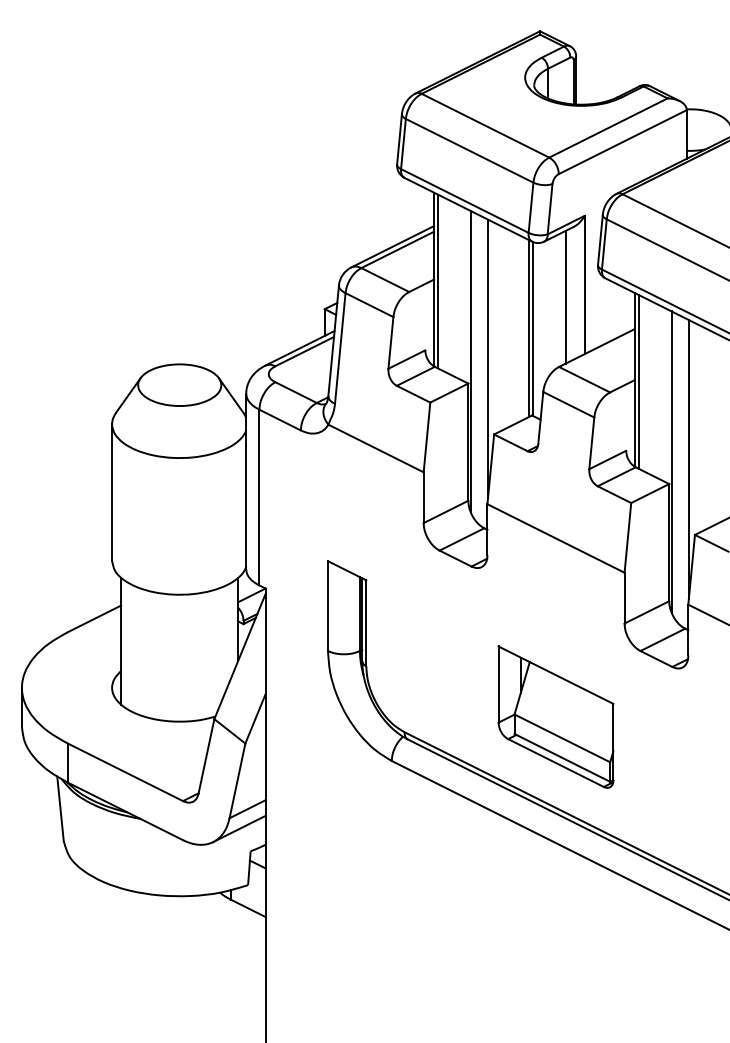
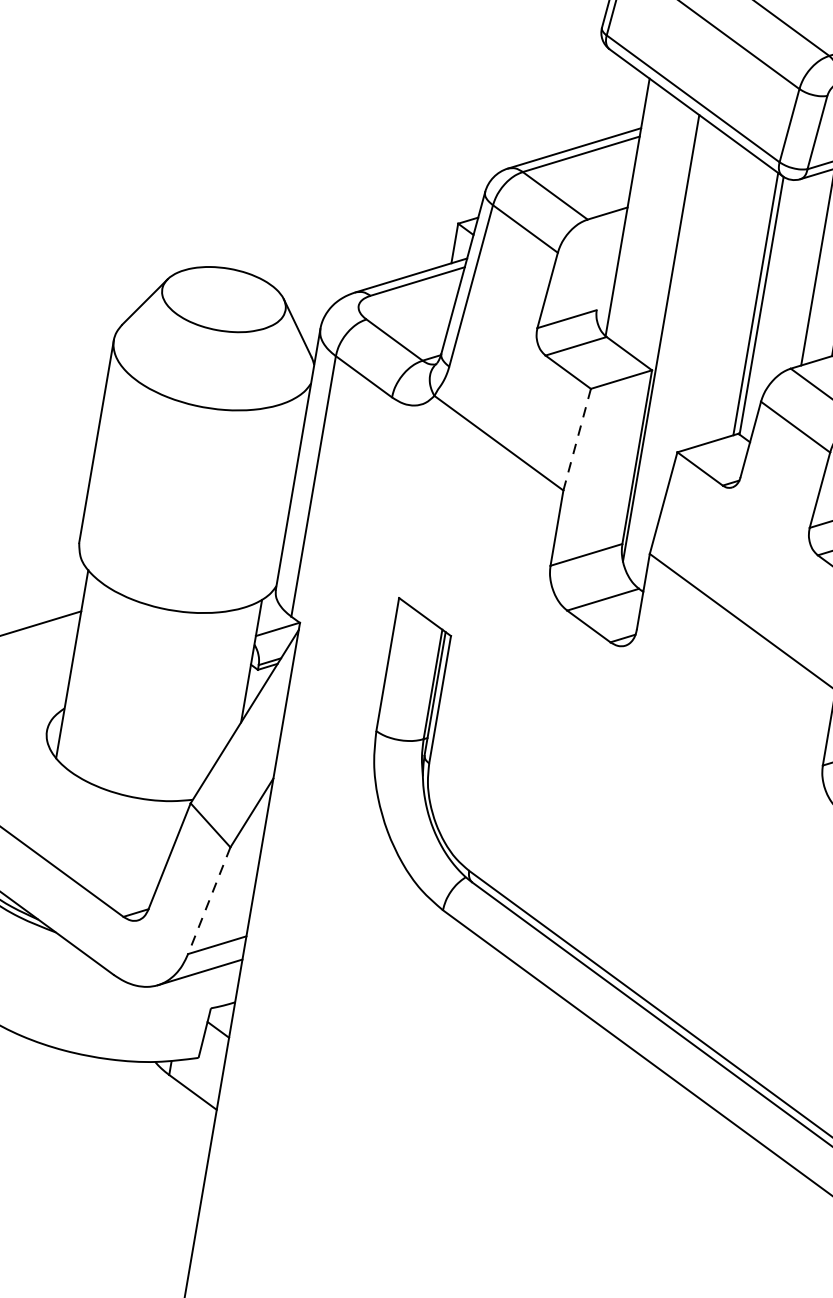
line: (438, 281) -> (633, 211), removed
line: (488, 358) -> (688, 338), removed
line: (426, 437) -> (576, 439), solid -> dashed
part: (555, 716) -> (696, 885), removed
line: (237, 781) -> (209, 901), solid -> dashed

